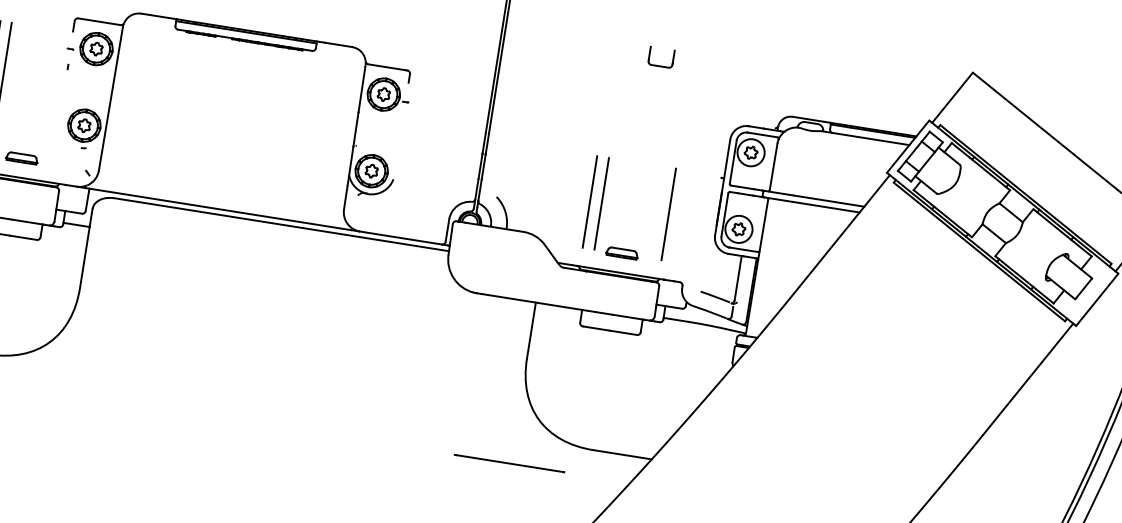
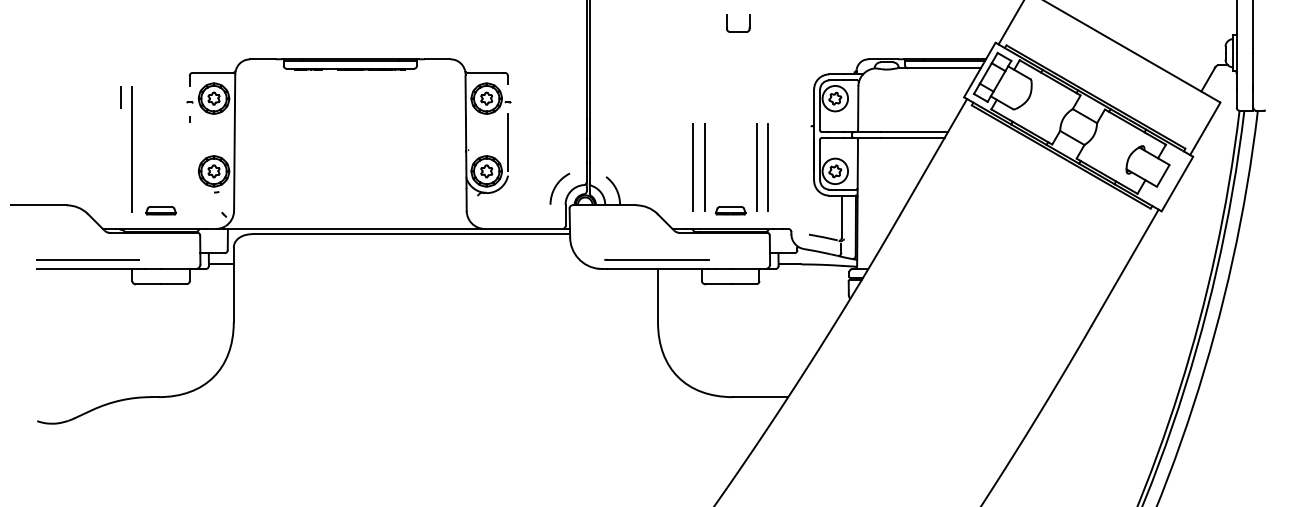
line: (399, 144) -> (508, 142), added
arc: (442, 199) -> (556, 187), added
line: (656, 212) -> (756, 167), added
line: (508, 463) -> (656, 259), moved

